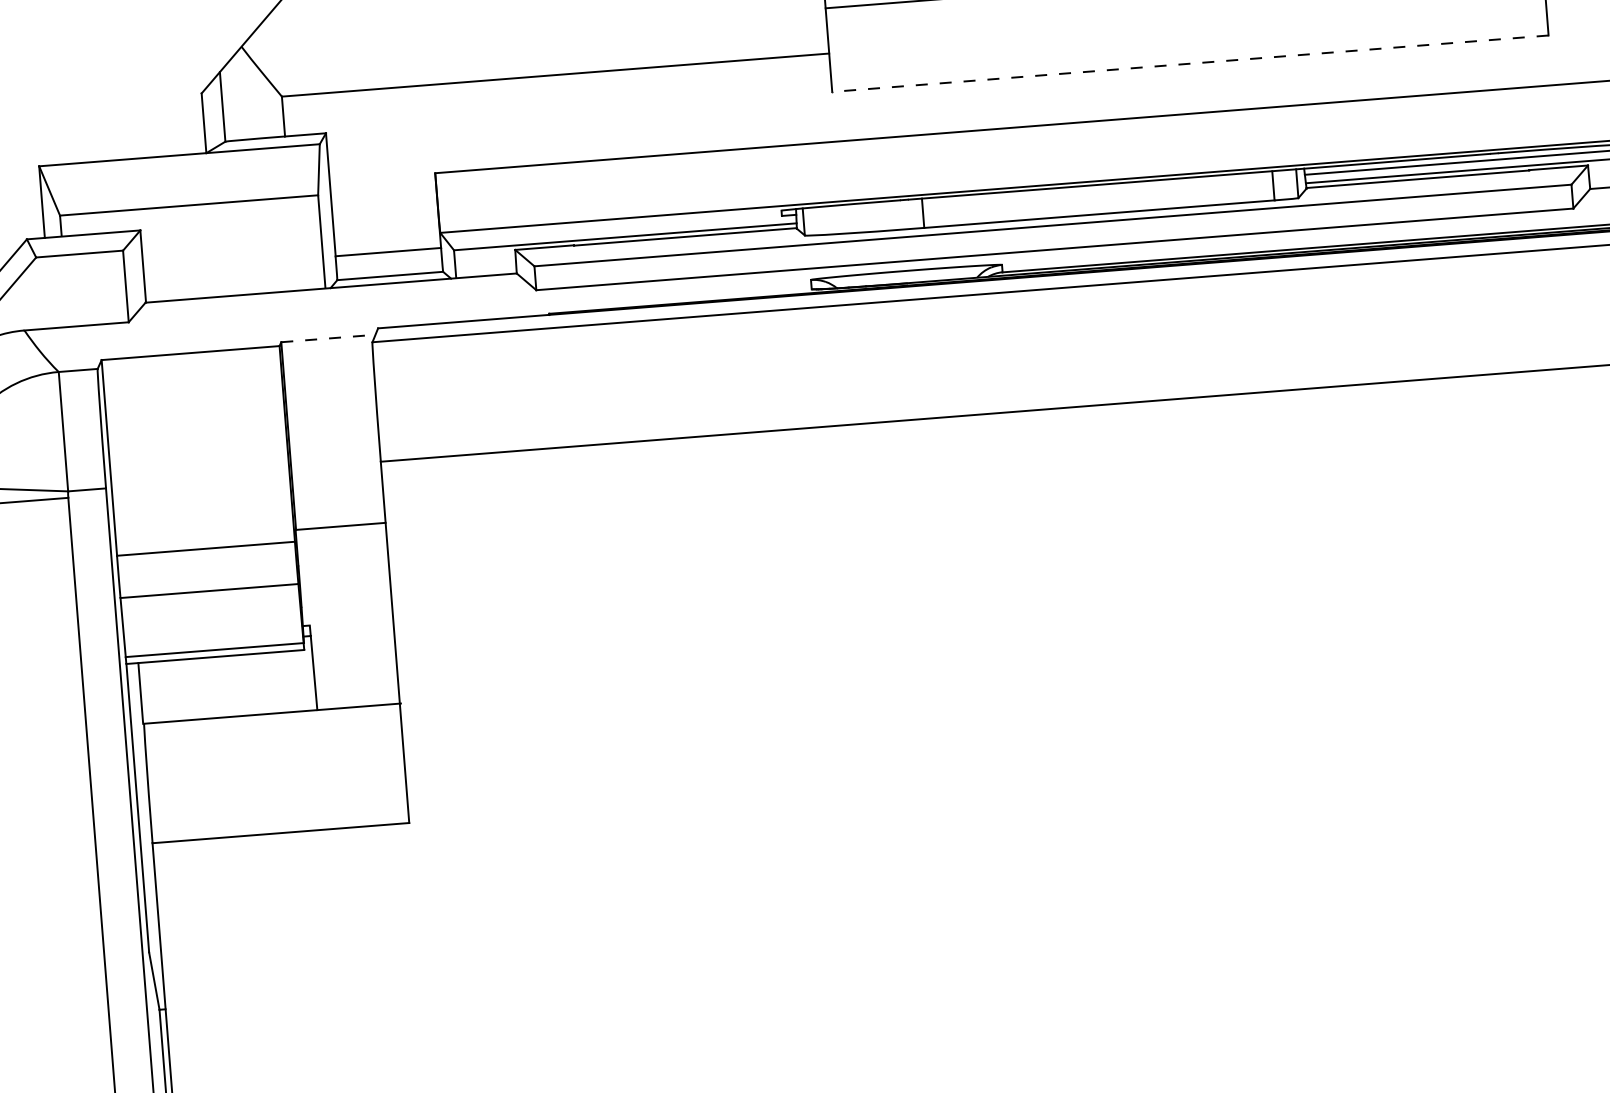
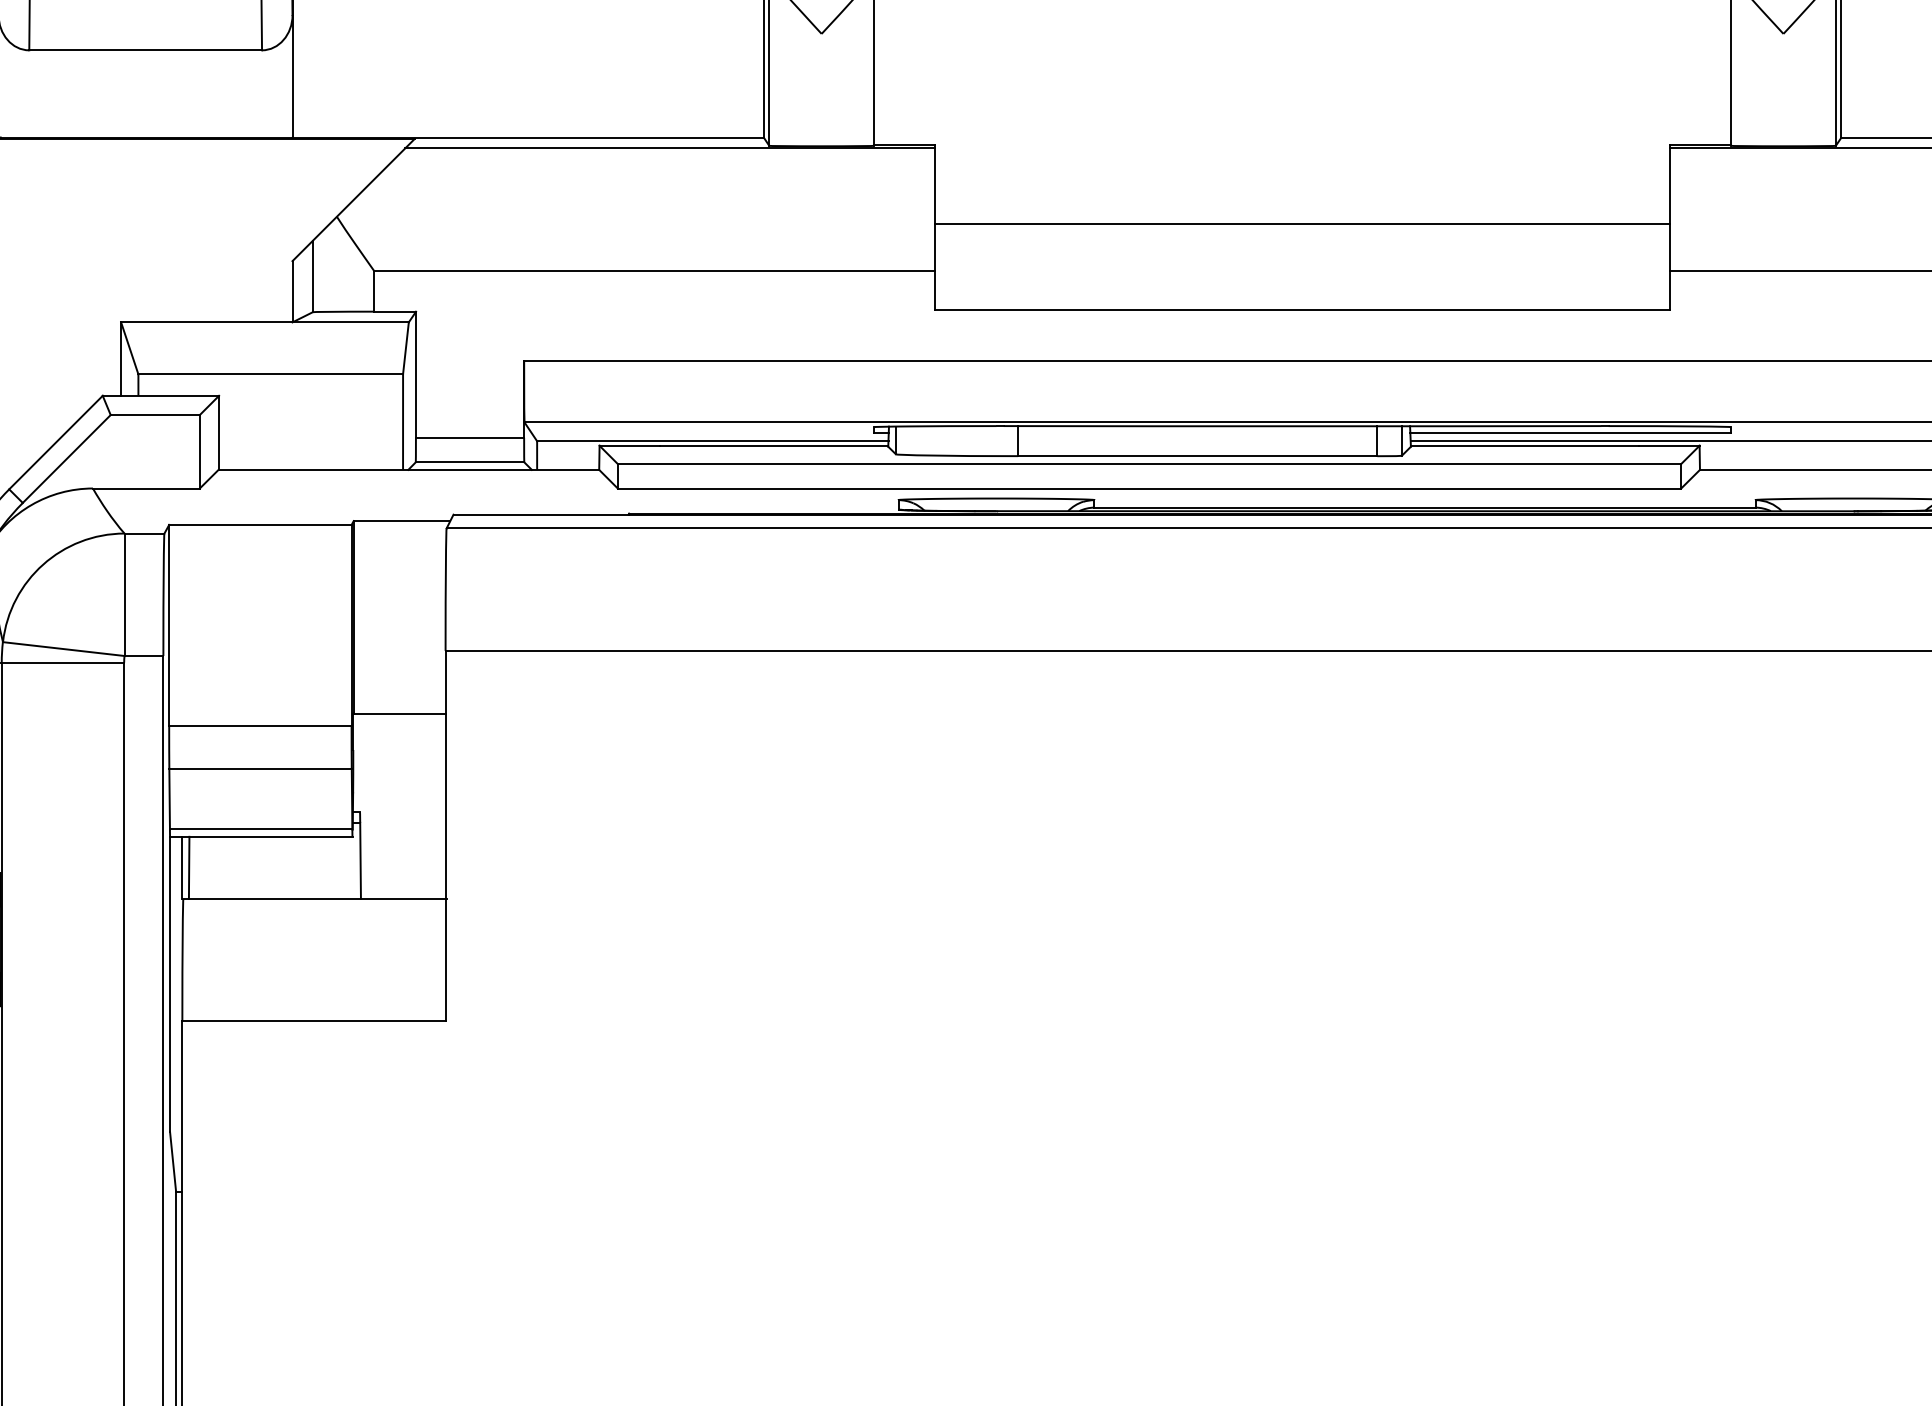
line: (1190, 64) -> (1302, 310), dashed -> solid
line: (328, 338) -> (402, 521), dashed -> solid
line: (146, 692) -> (188, 867), added

